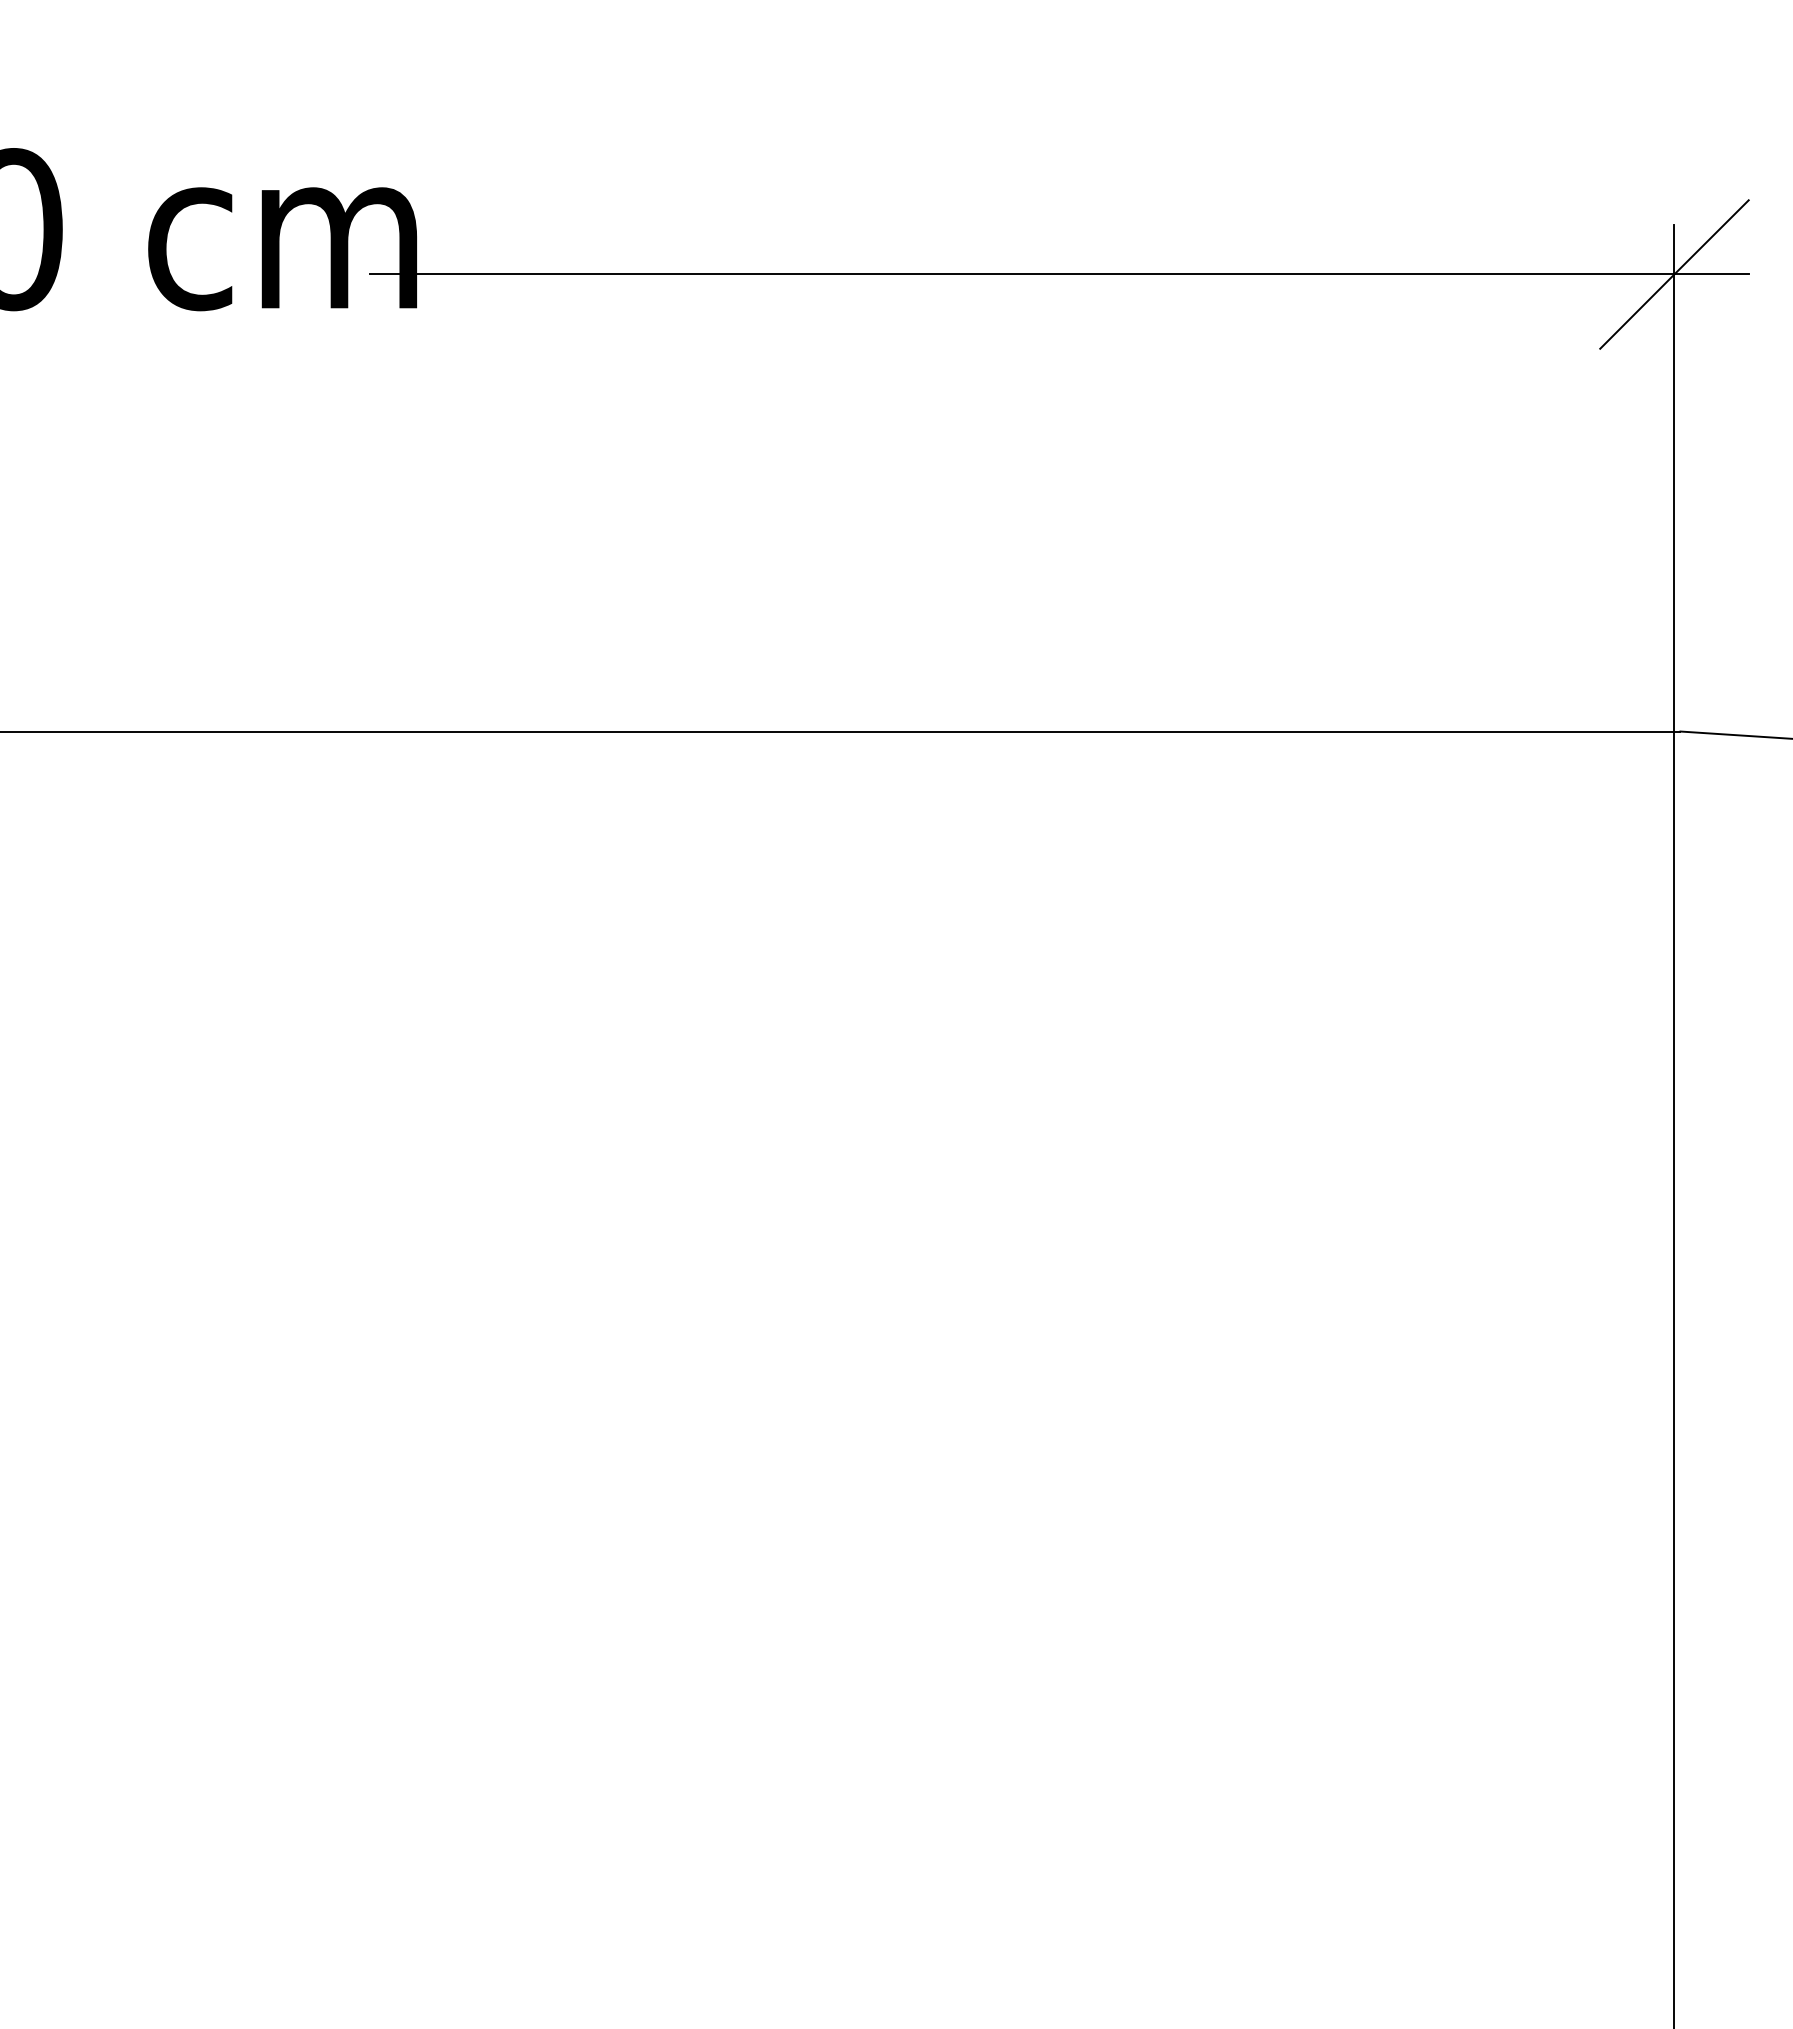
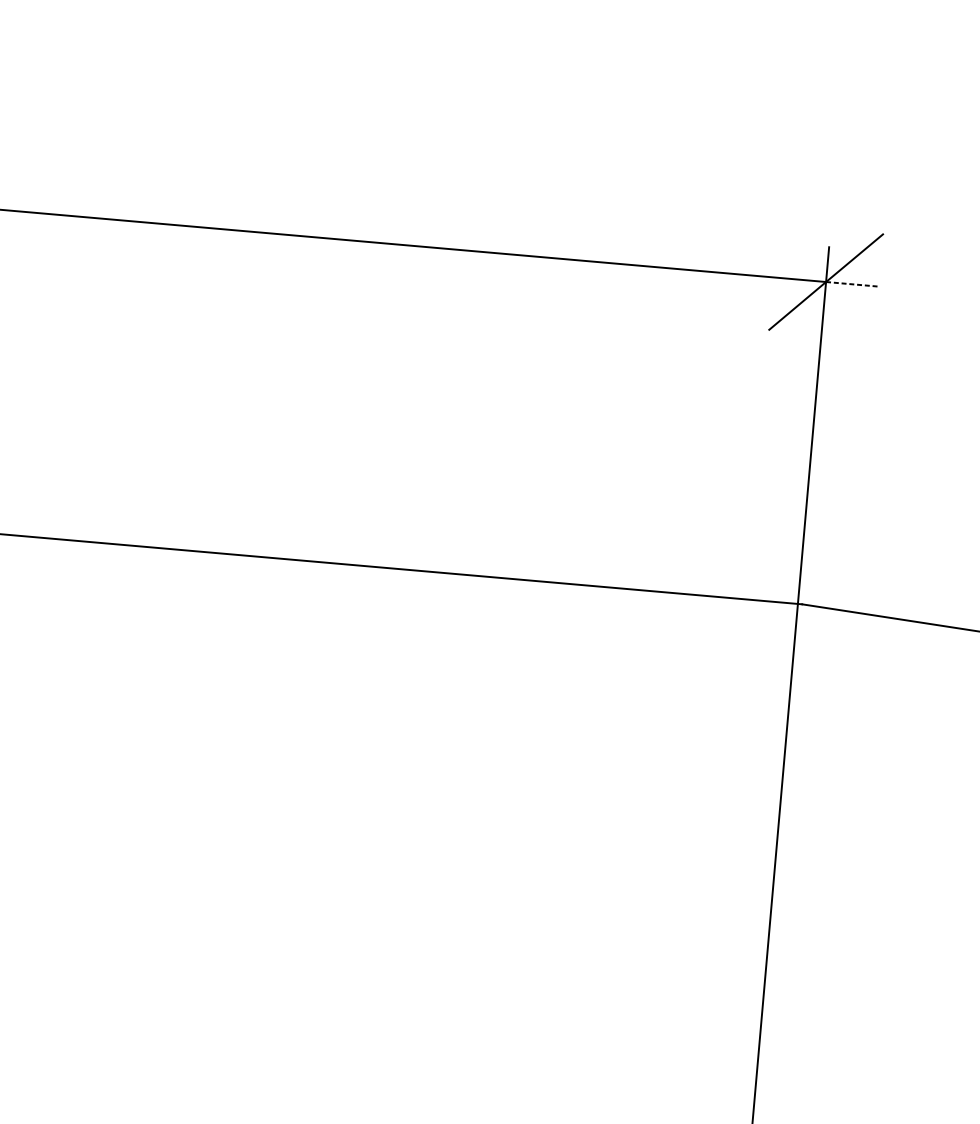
line: (1712, 274) -> (852, 284), solid -> dashed

